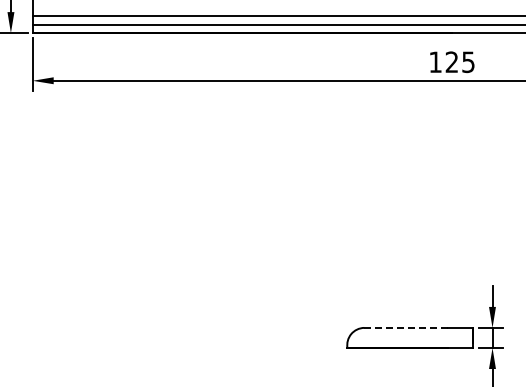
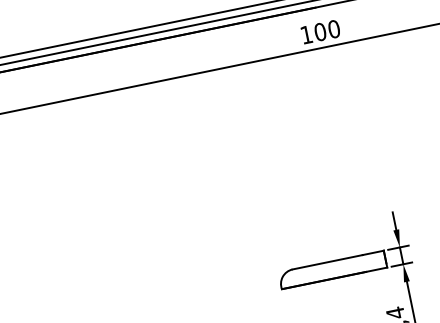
text: (459, 62) -> (326, 31), 125 -> 100
line: (406, 327) -> (327, 261), dashed -> solid

